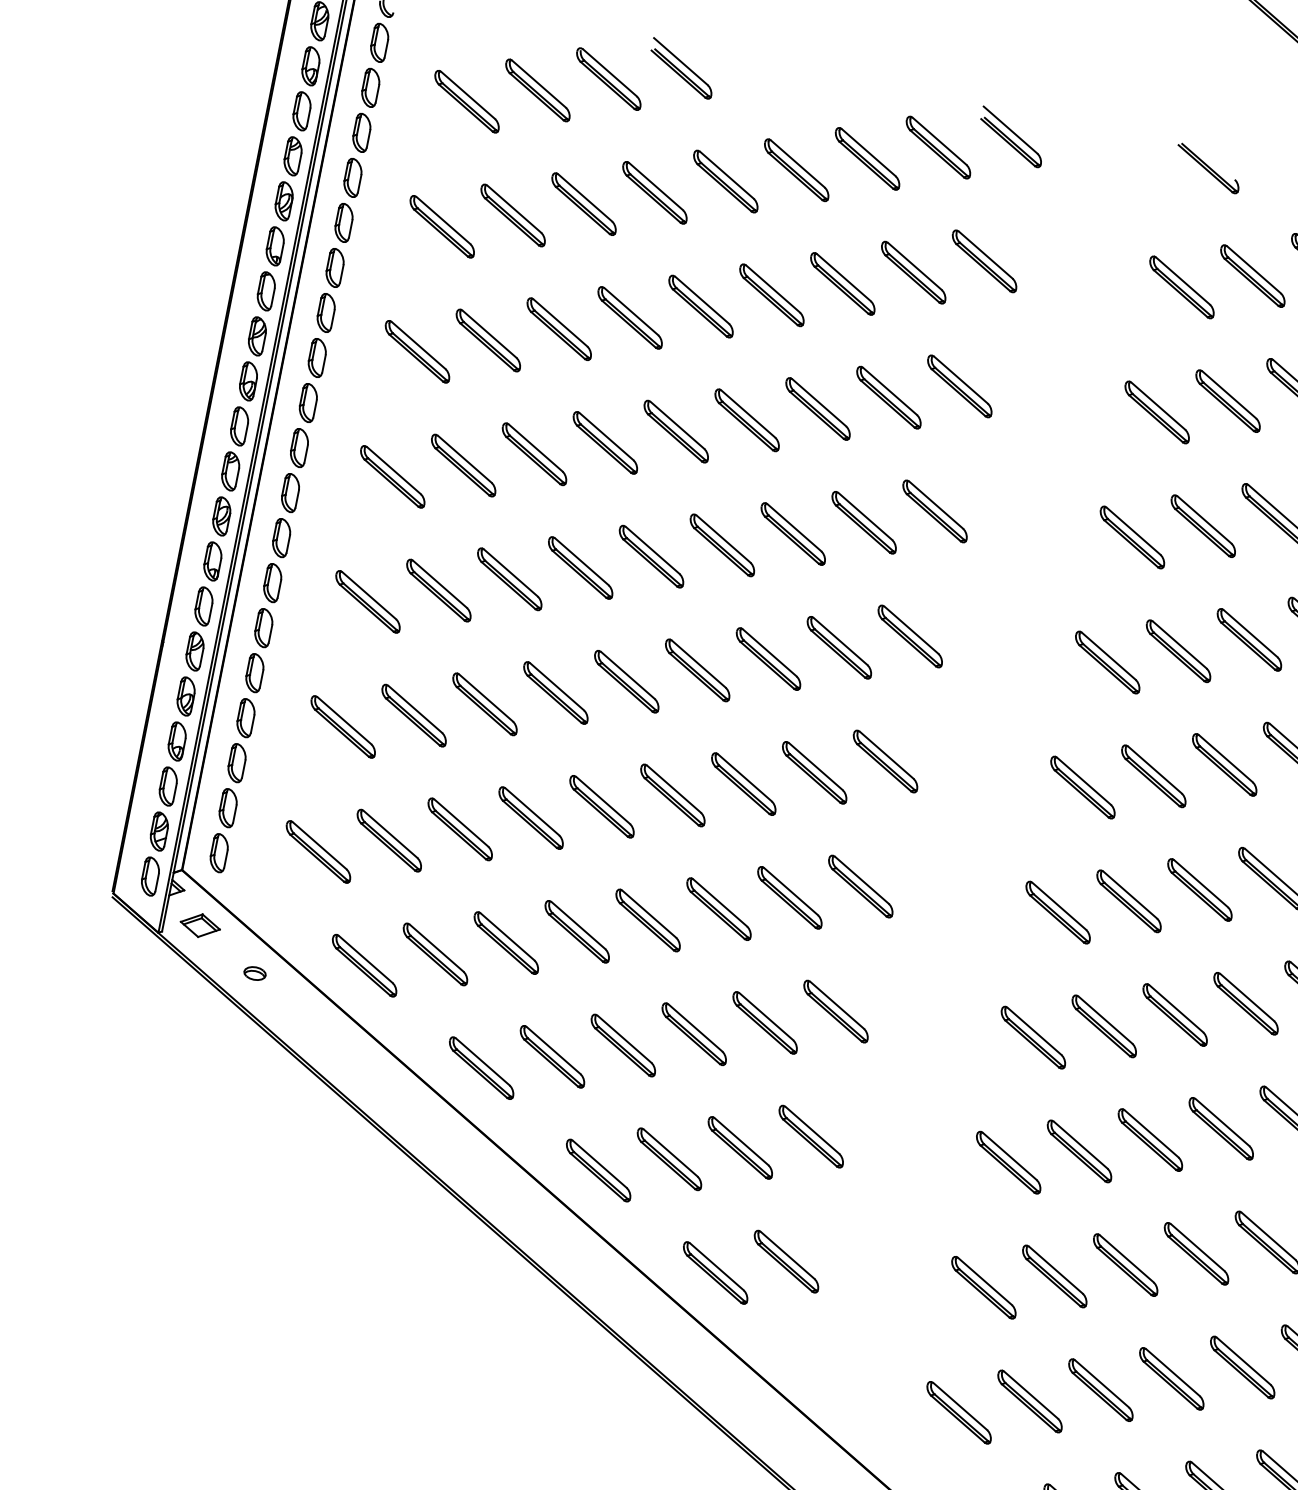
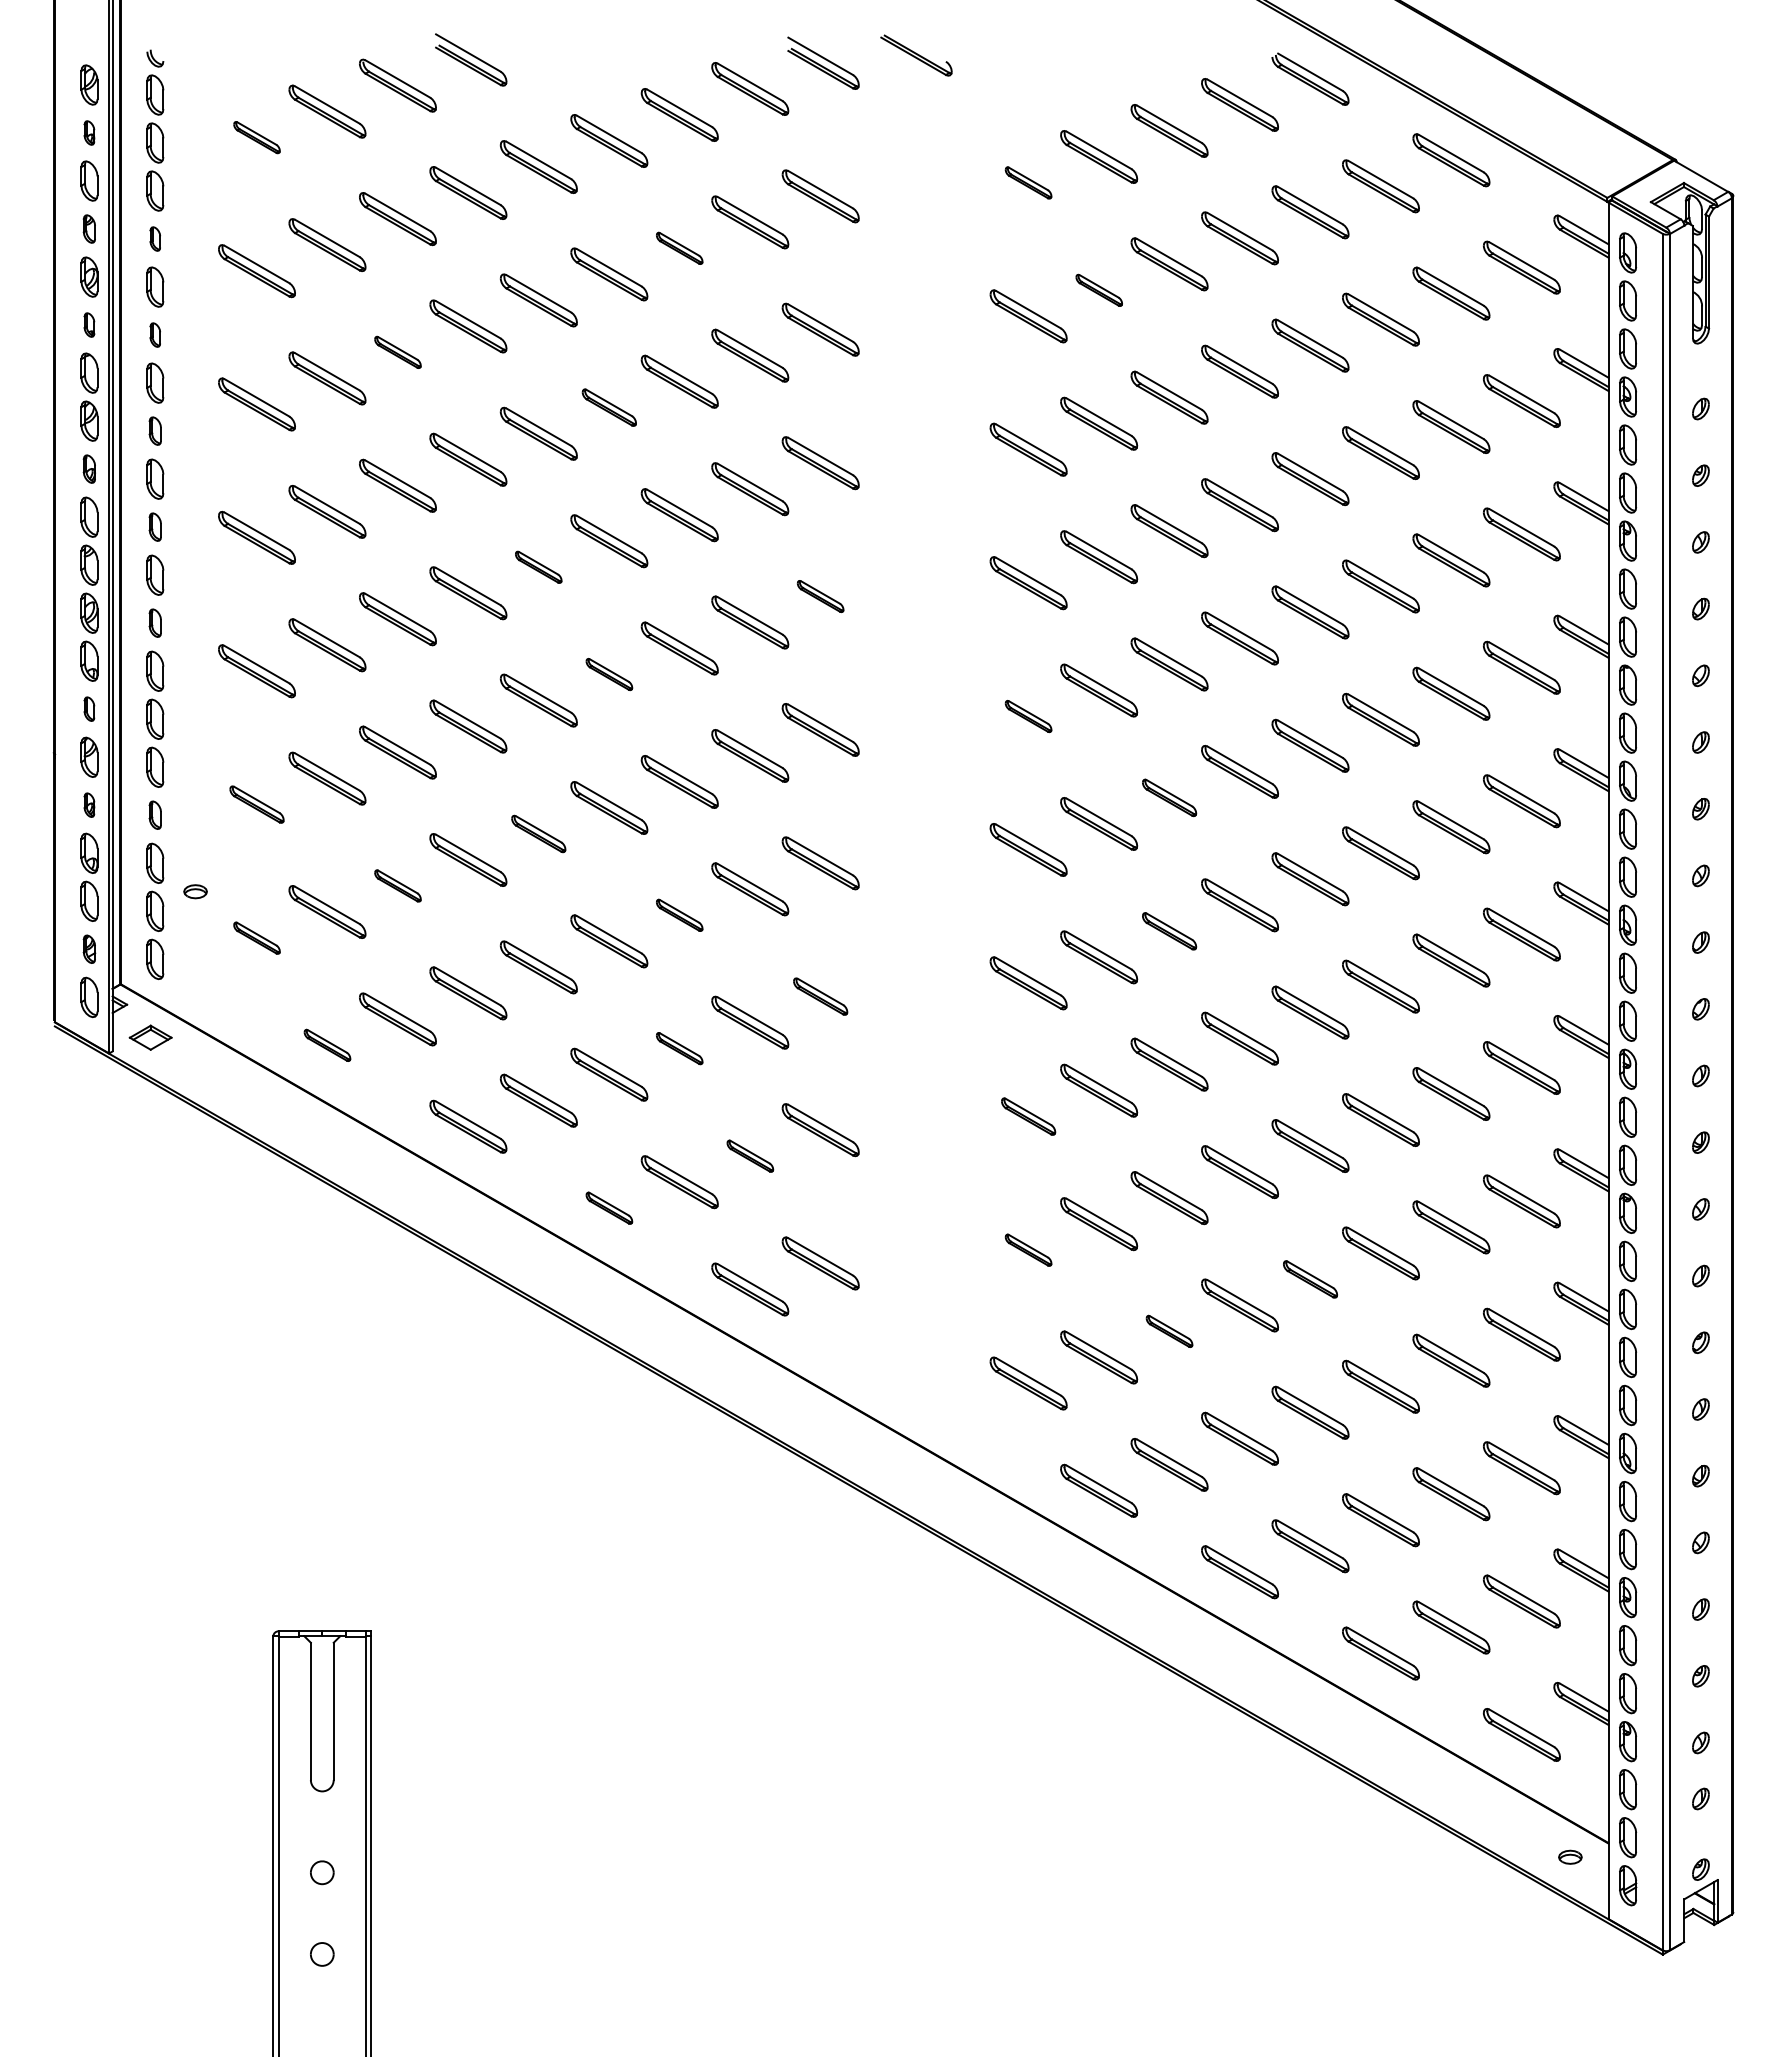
part: (311, 65) -> (89, 132), size x0.6
part: (466, 101) -> (256, 137), size x0.6
part: (293, 155) -> (89, 228), size x0.7
part: (1208, 168) -> (916, 55), moved
part: (353, 177) -> (155, 238), size x0.6
part: (275, 245) -> (89, 324), size x0.6
part: (335, 267) -> (155, 334), size x0.6
part: (842, 284) -> (679, 248), size x0.6
part: (1181, 286) -> (1028, 182), size x0.6
part: (558, 329) -> (397, 352), size x0.6
part: (317, 357) -> (155, 430), size x0.7
part: (248, 380) -> (89, 468), size x0.7
part: (1228, 401) -> (1099, 290), size x0.6
part: (747, 420) -> (609, 407), size x0.7
part: (299, 447) -> (155, 526), size x0.7
part: (281, 537) -> (155, 622), size x0.7
part: (651, 556) -> (538, 567), size x0.6
part: (204, 605) -> (89, 708), size x0.6
part: (910, 636) -> (820, 596), size x0.6
part: (697, 670) -> (609, 674), size x0.6
part: (186, 695) -> (89, 804), size x0.6
part: (246, 717) -> (155, 814), size x0.7
part: (342, 726) -> (256, 804), size x0.7
part: (1082, 787) -> (1028, 716), size x0.6
part: (601, 806) -> (538, 833), size x0.7
part: (459, 828) -> (397, 885), size x0.6
part: (159, 830) -> (89, 948), size x0.7
part: (317, 852) -> (256, 938), size x0.6
part: (1199, 889) -> (1169, 797), size x0.7
part: (718, 909) -> (679, 915), size x0.6
part: (364, 965) -> (327, 1045), size x0.6
part: (255, 973) -> (195, 891), moved
part: (835, 1011) -> (820, 996), size x0.7
part: (1175, 1015) -> (1169, 931), size x0.7
part: (694, 1033) -> (679, 1048), size x0.6
part: (740, 1148) -> (750, 1156), size x0.6
part: (1008, 1162) -> (1028, 1116), size x0.7
part: (598, 1170) -> (609, 1208), size x0.6
part: (983, 1288) -> (1028, 1250), size x0.6
part: (1242, 1367) -> (1310, 1279), size x0.7
part: (1100, 1390) -> (1169, 1331), size x0.6

